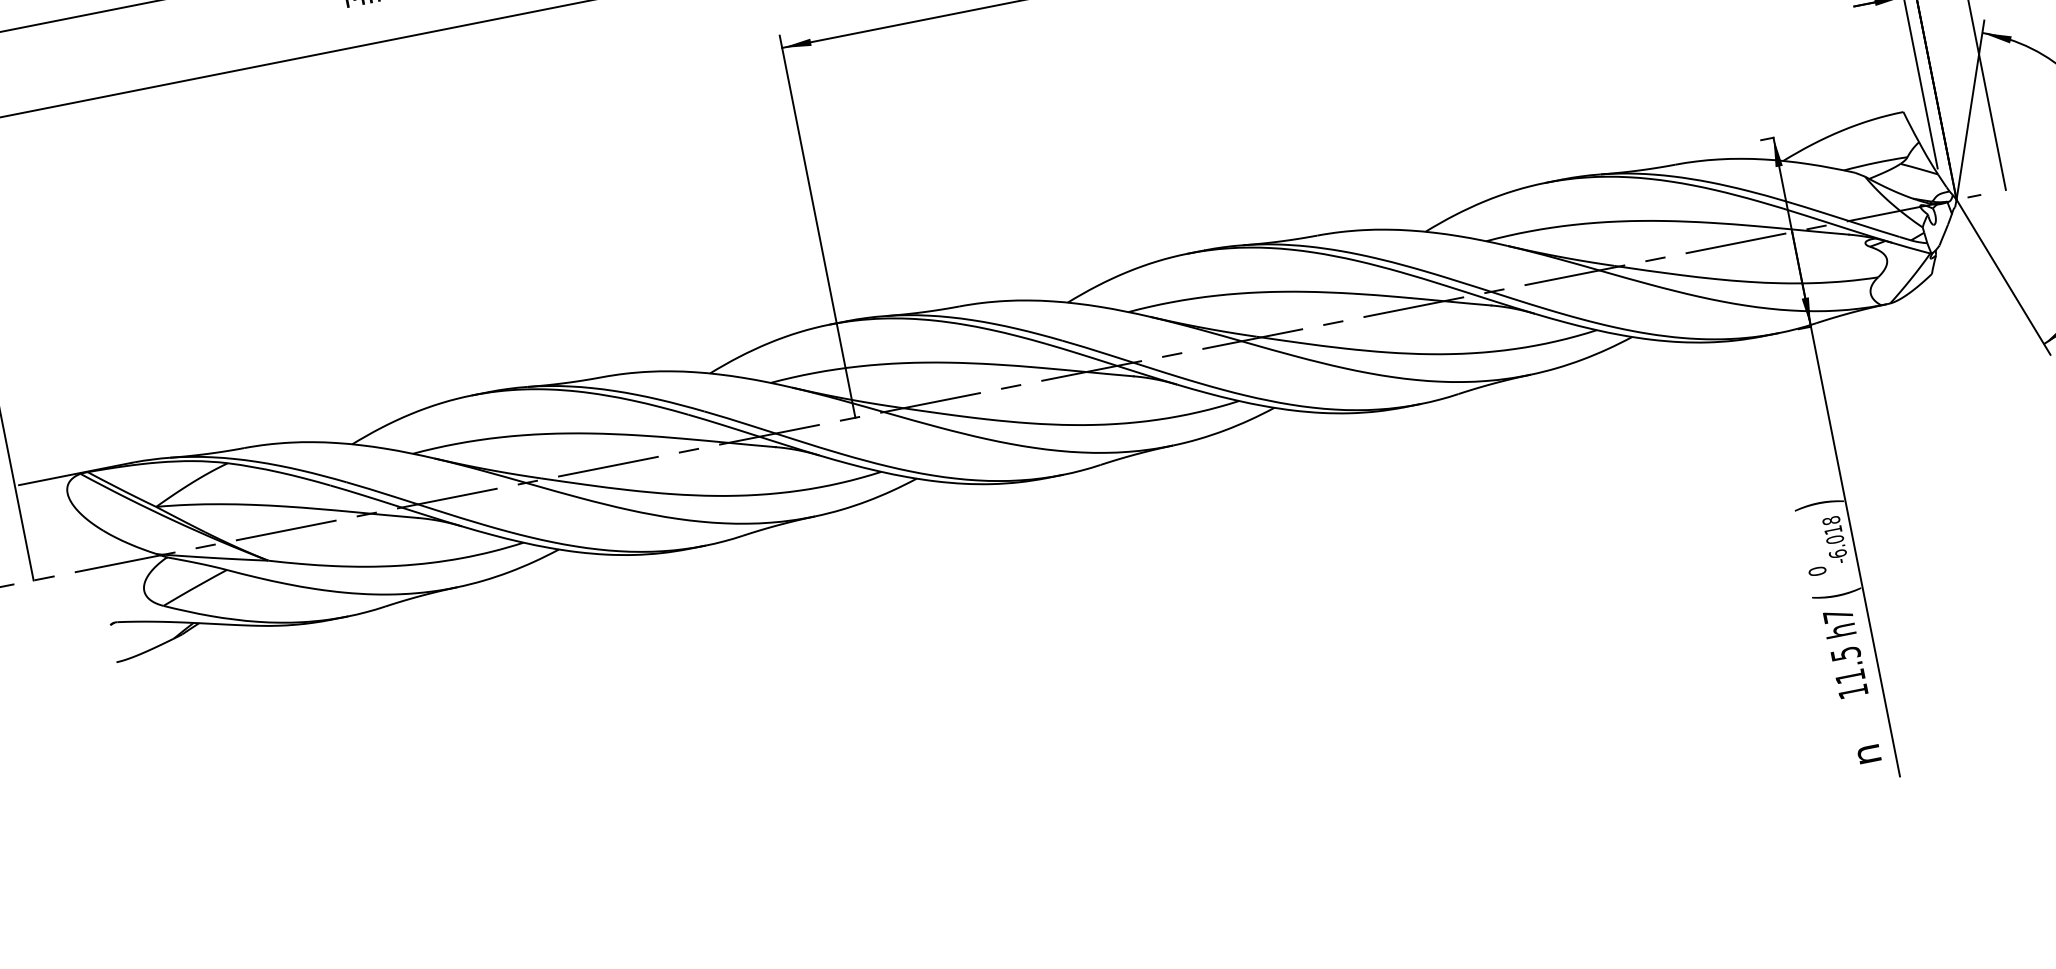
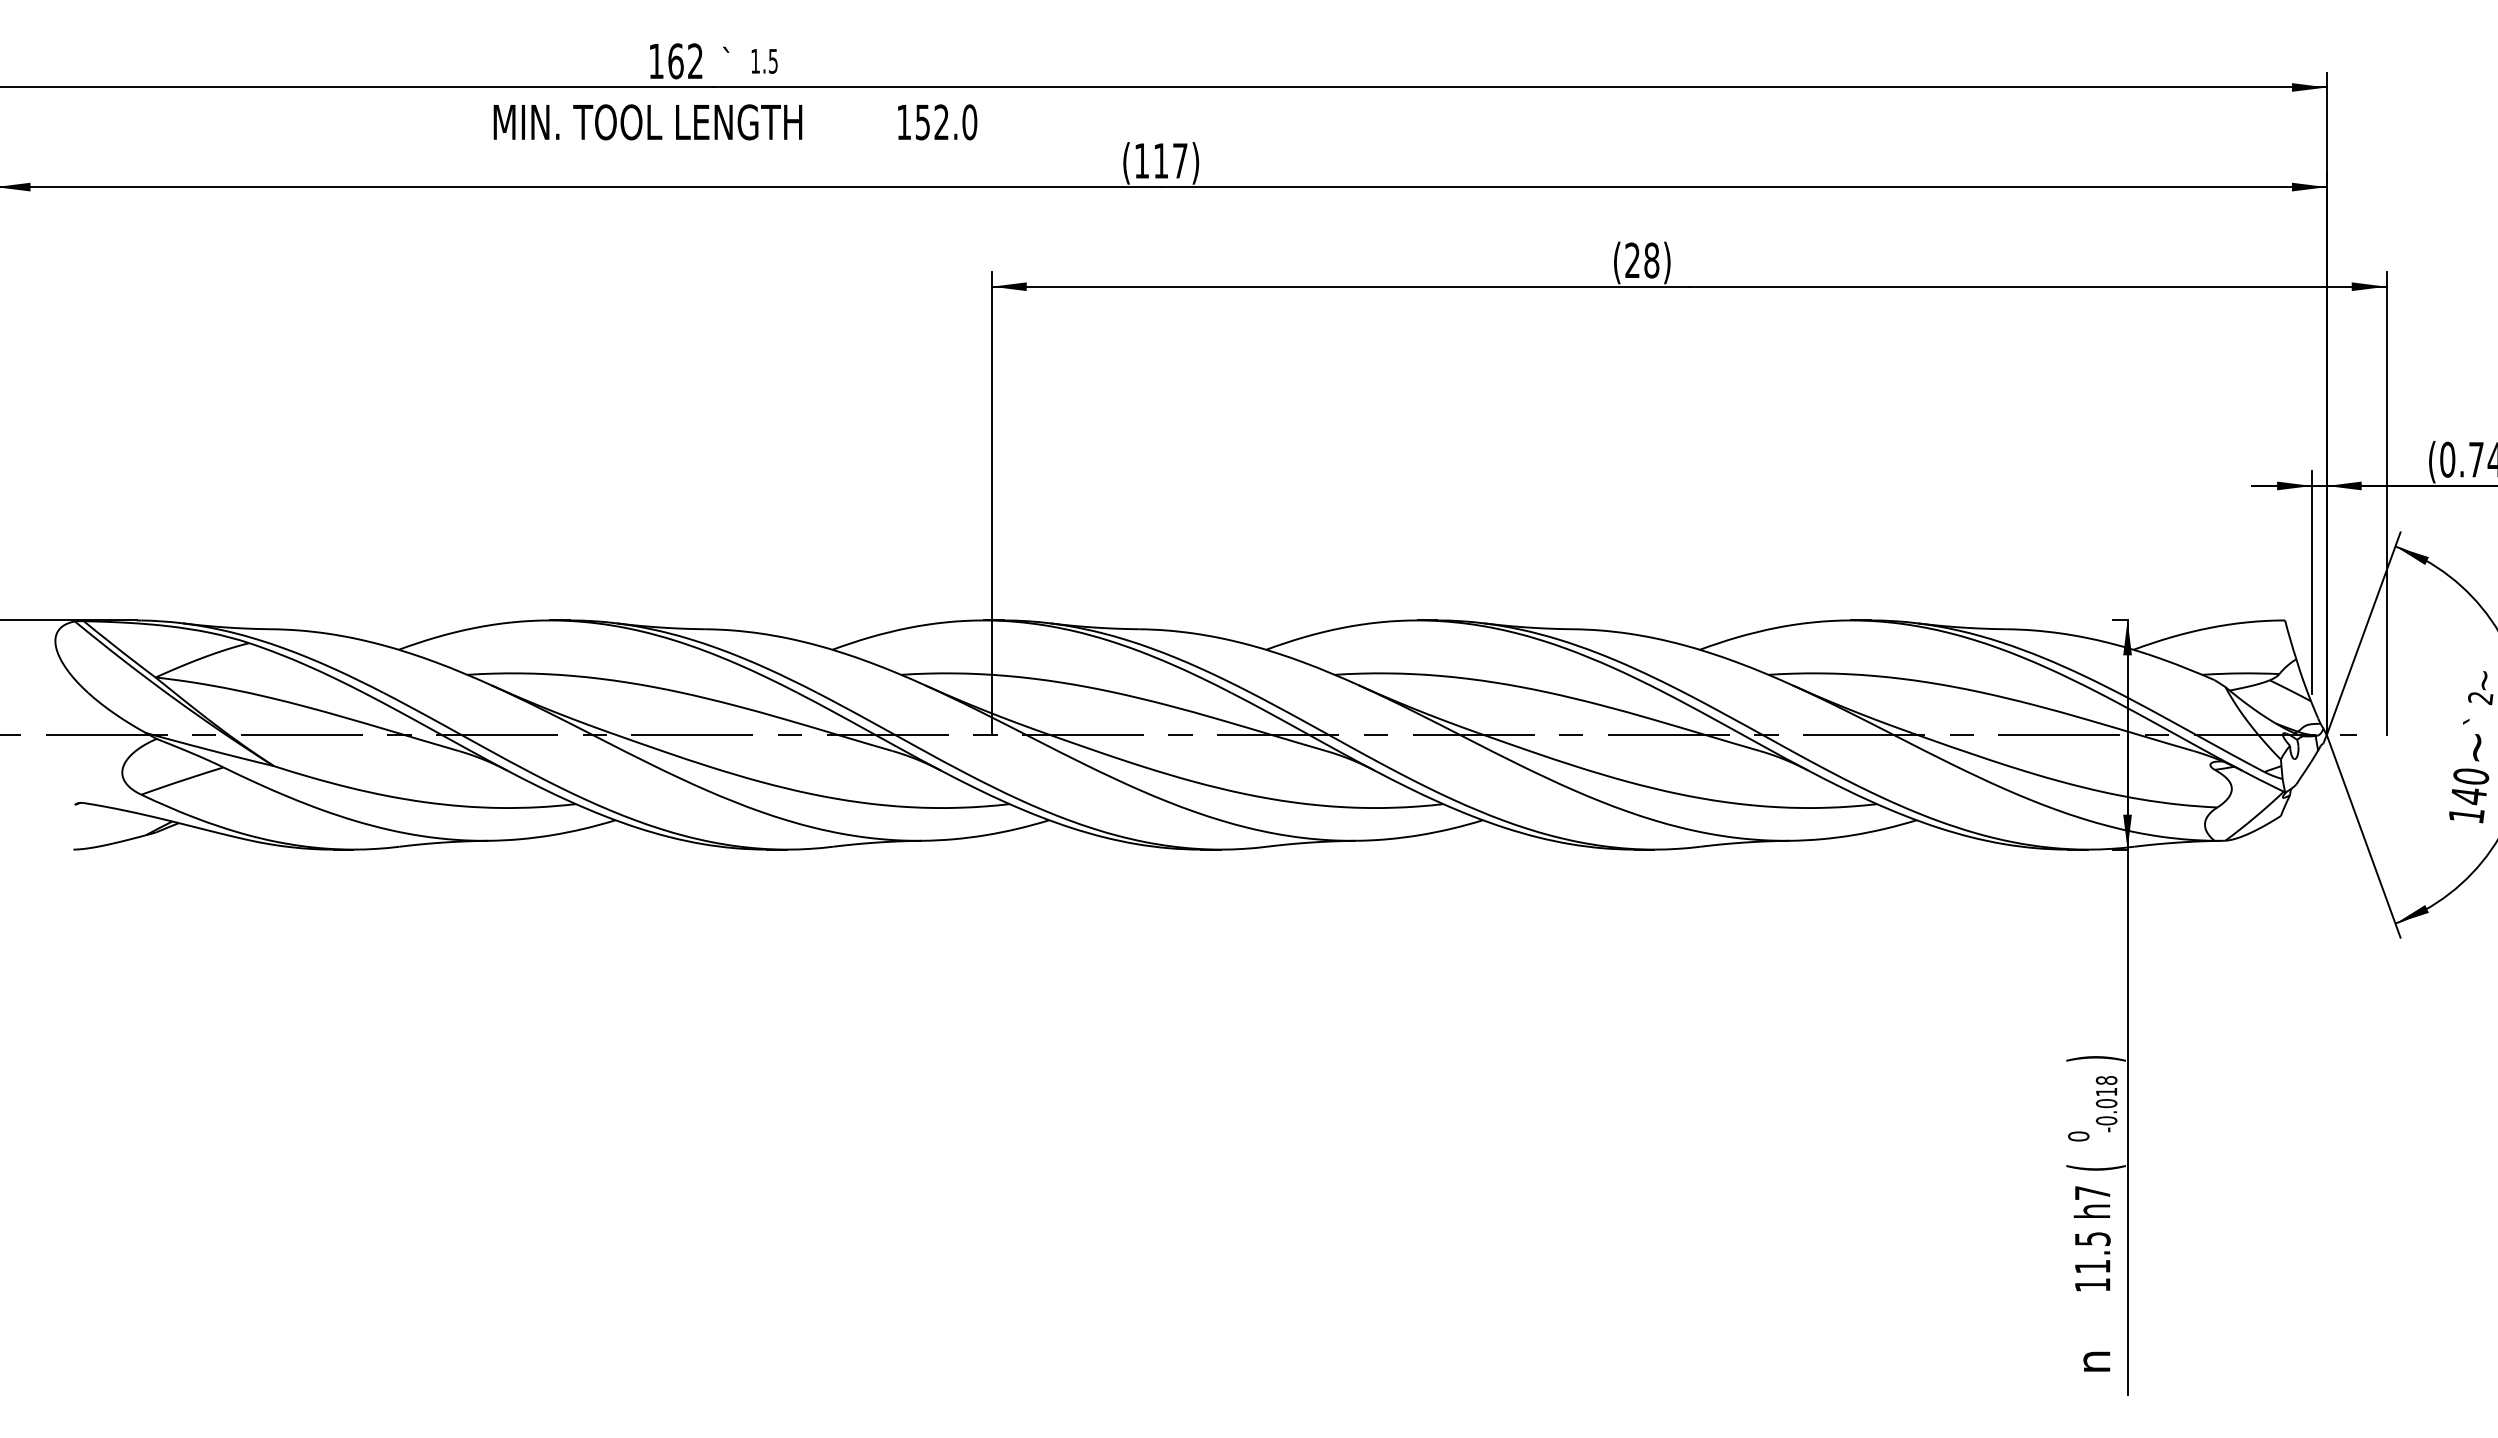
text: (1837, 553) -> (2106, 1120), -6.018 -> -0.018

